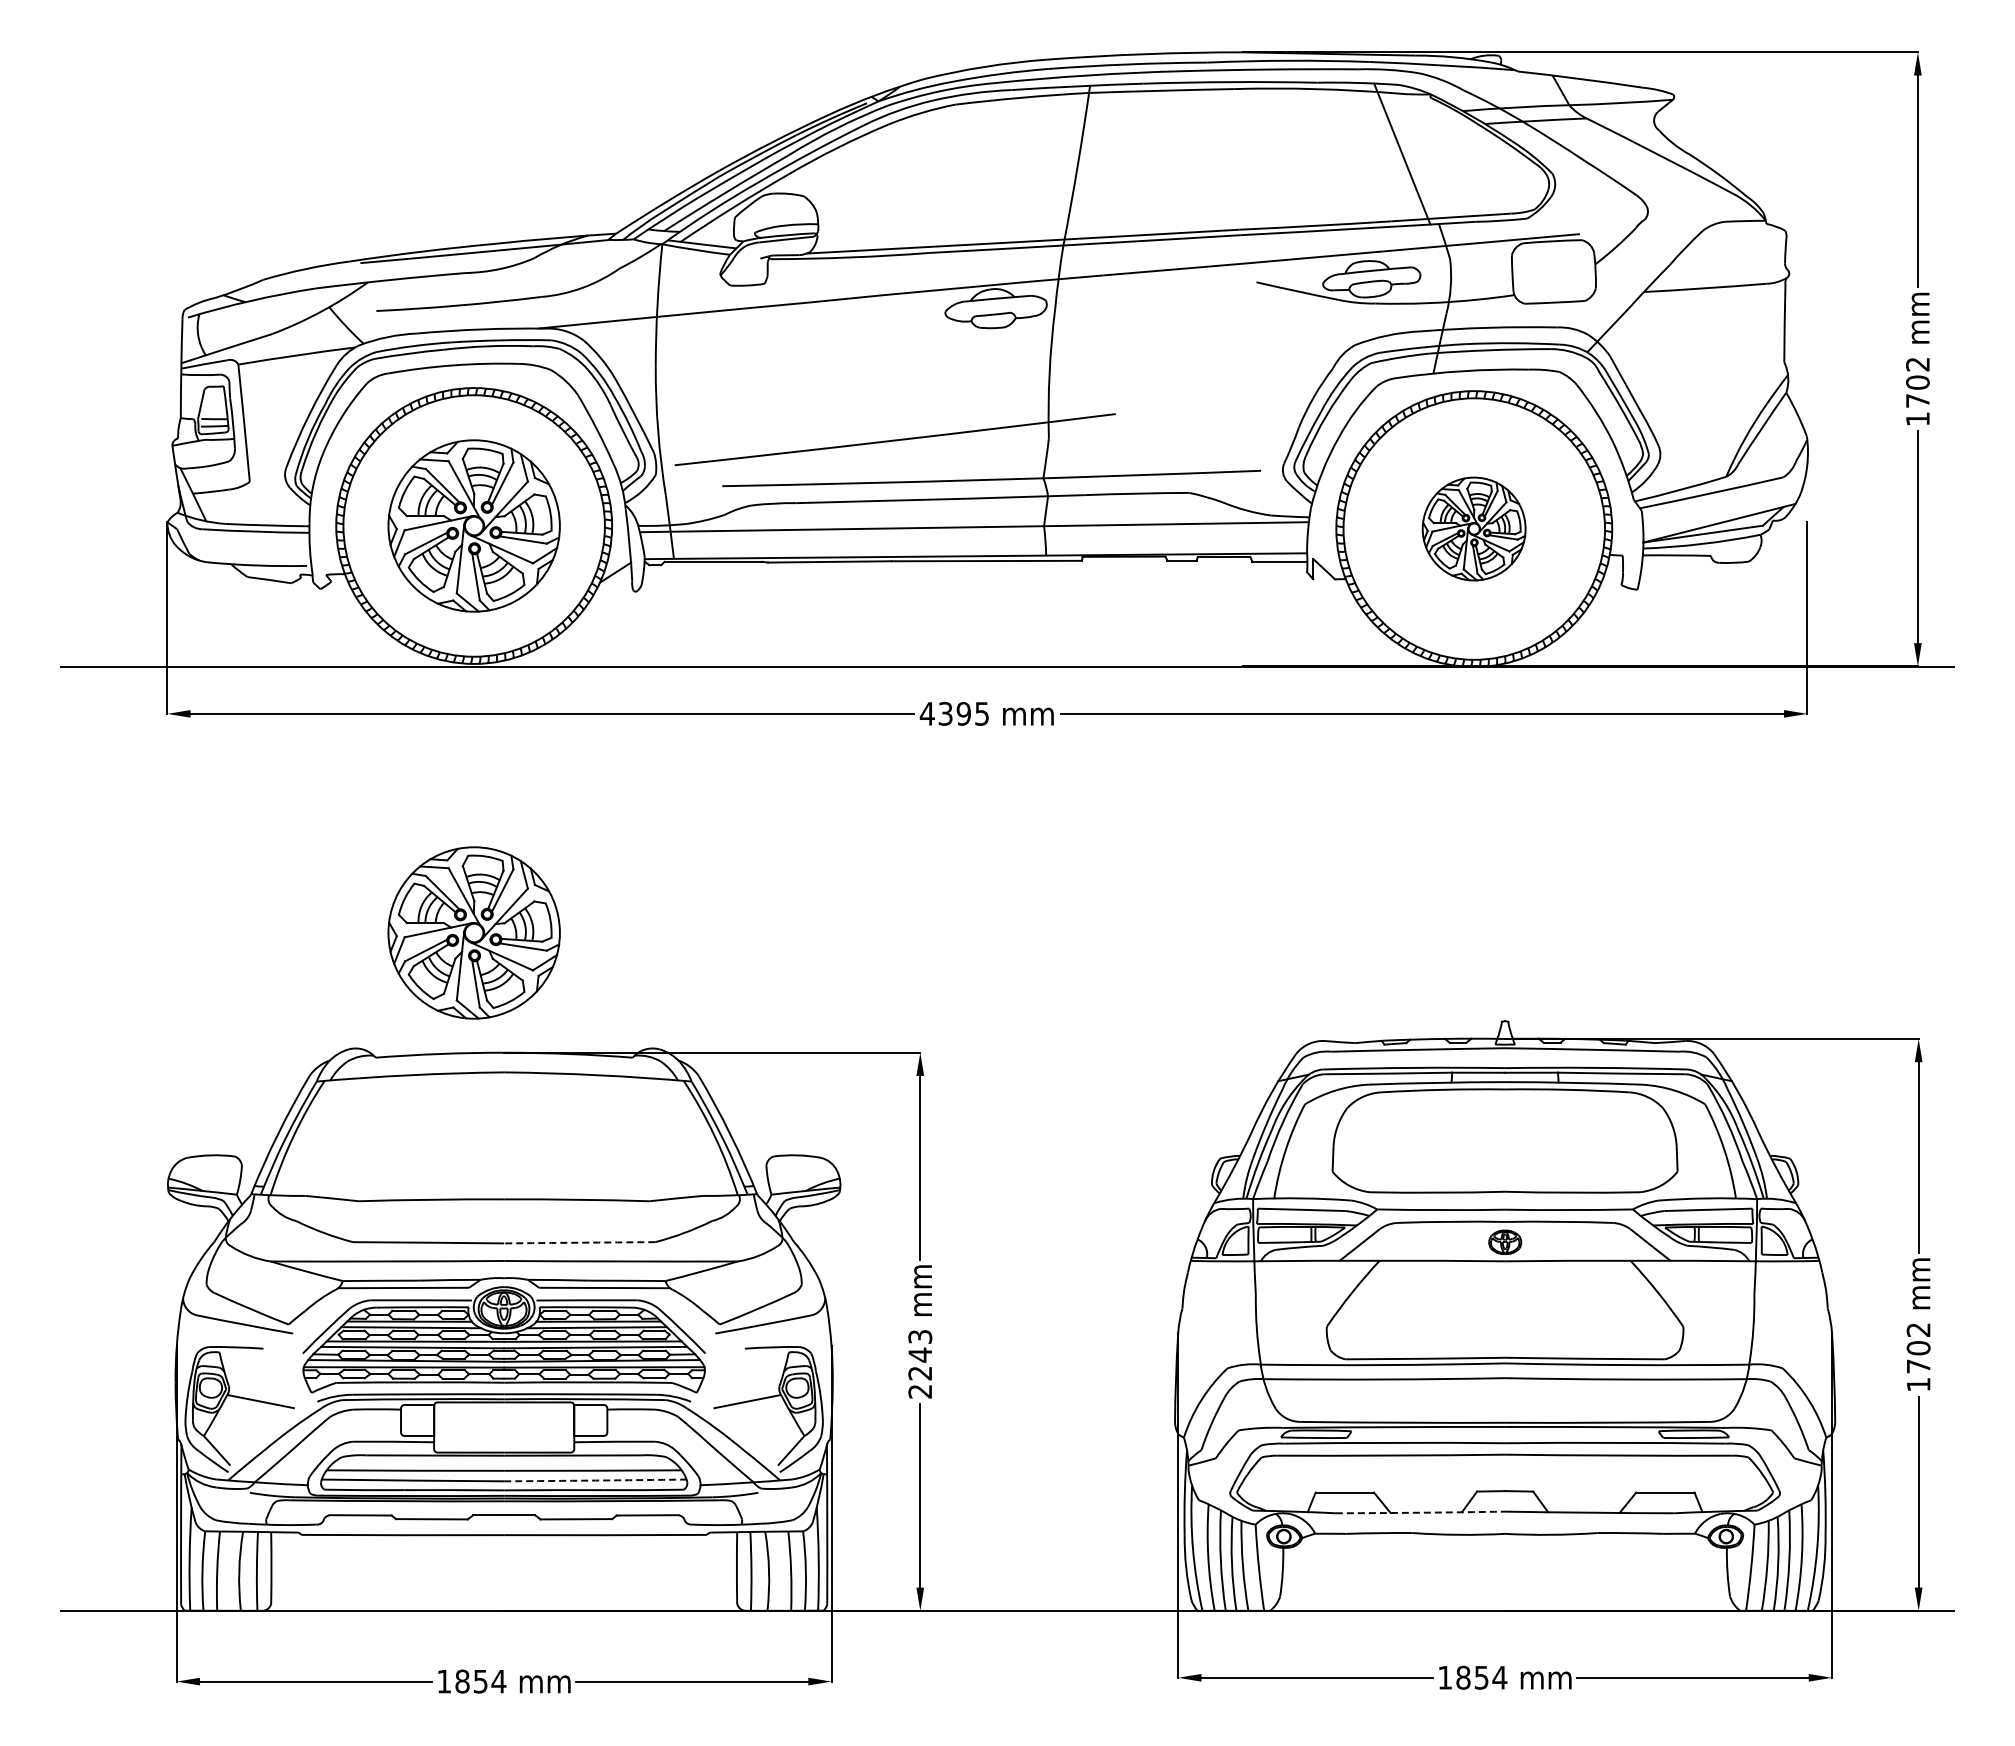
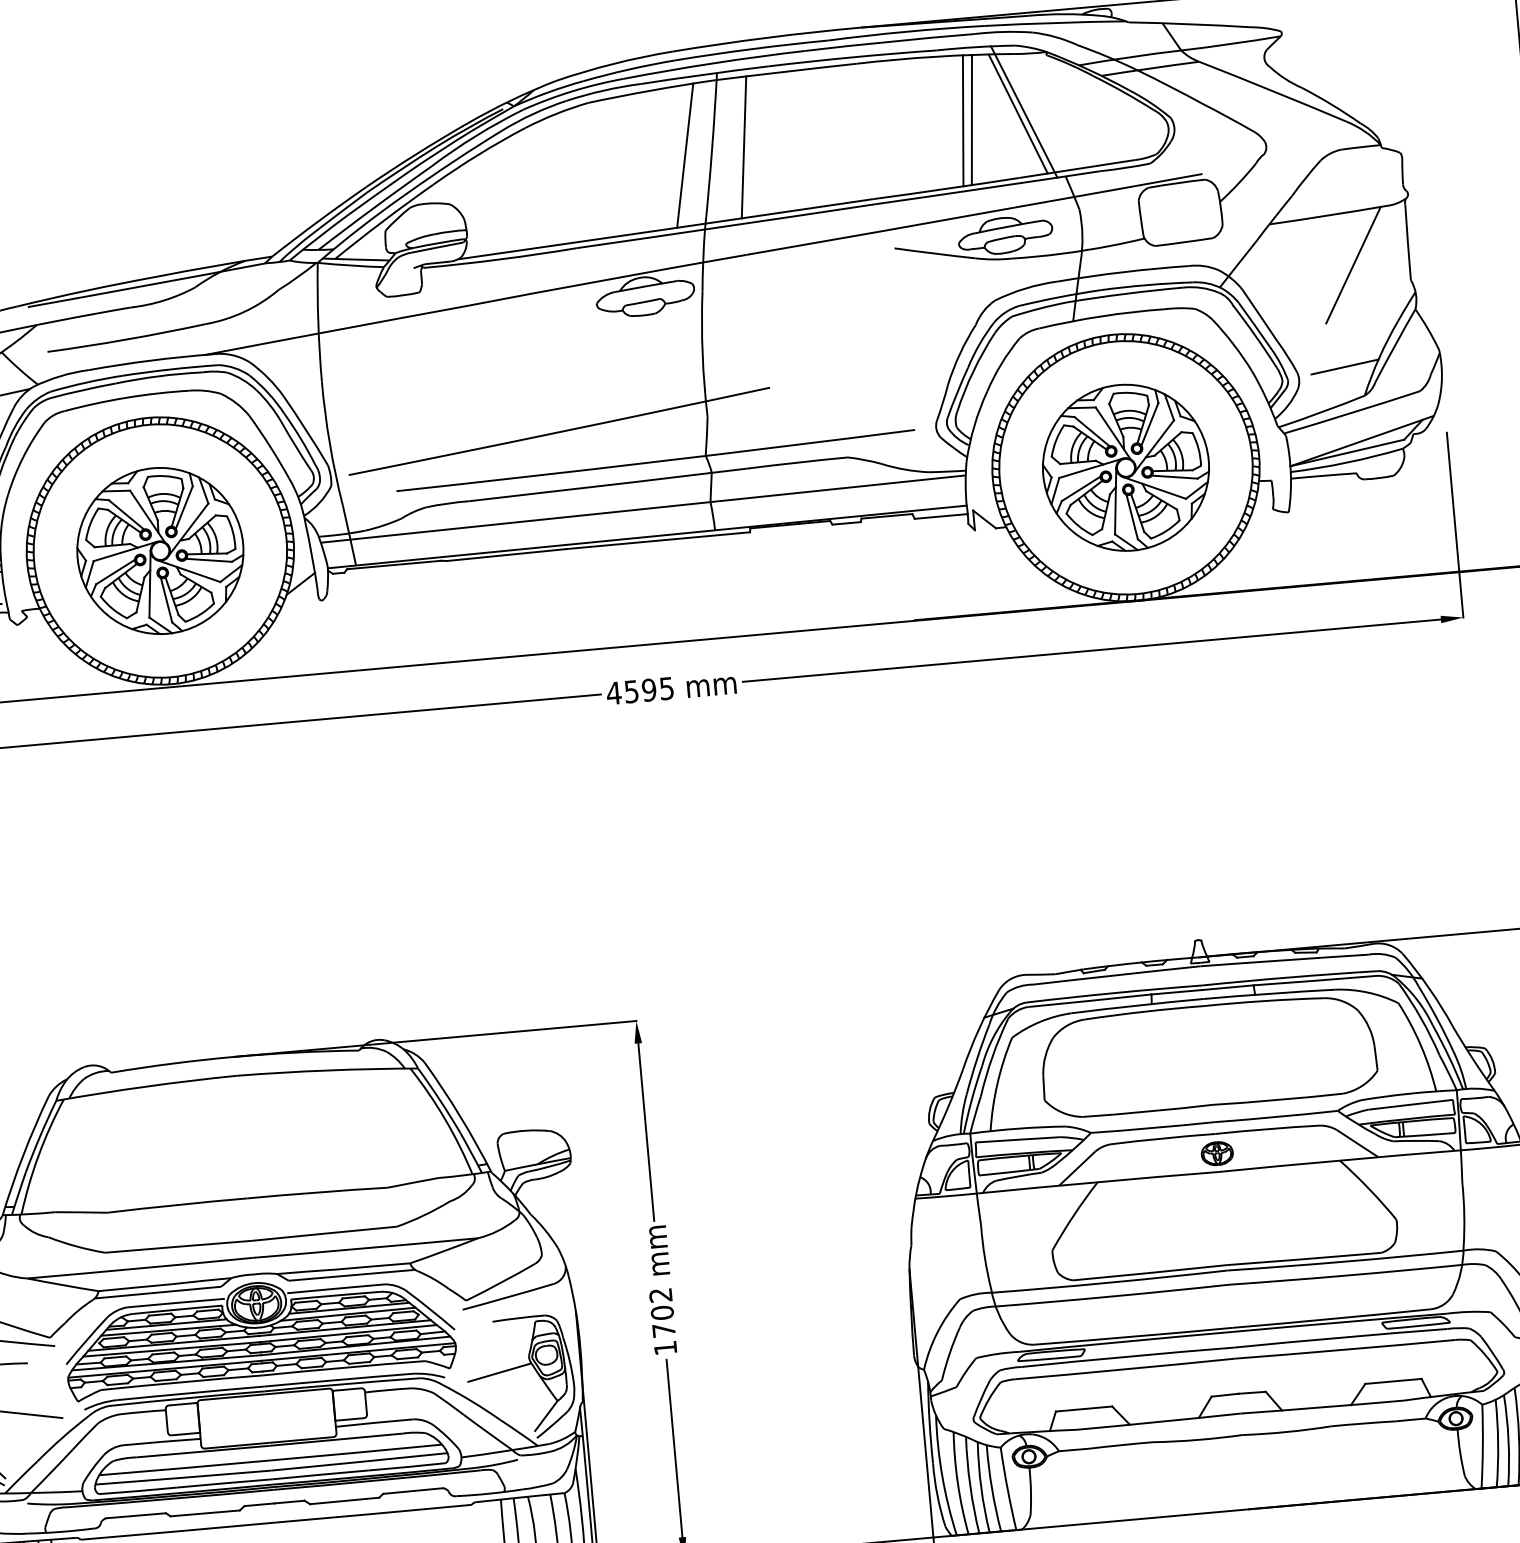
line: (1395, 155) -> (1017, 114), added
line: (1338, 157) -> (962, 120), added
line: (1347, 157) -> (971, 120), added
line: (1110, 164) -> (743, 147), added
line: (1049, 167) -> (684, 155), added
line: (1726, 341) -> (1353, 265), added
line: (1708, 445) -> (1344, 366), added
part: (1473, 528) -> (1125, 467), size x1.67
text: (945, 713) -> (631, 691), 4395 -> 4595
part: (473, 932) -> (194, 943), removed
arc: (579, 1242) -> (323, 1233), dashed -> solid
text: (920, 1364) -> (663, 1321), 2243 -> 1702
arc: (595, 1480) -> (359, 1461), dashed -> solid
arc: (1420, 1512) -> (1158, 1421), dashed -> solid

